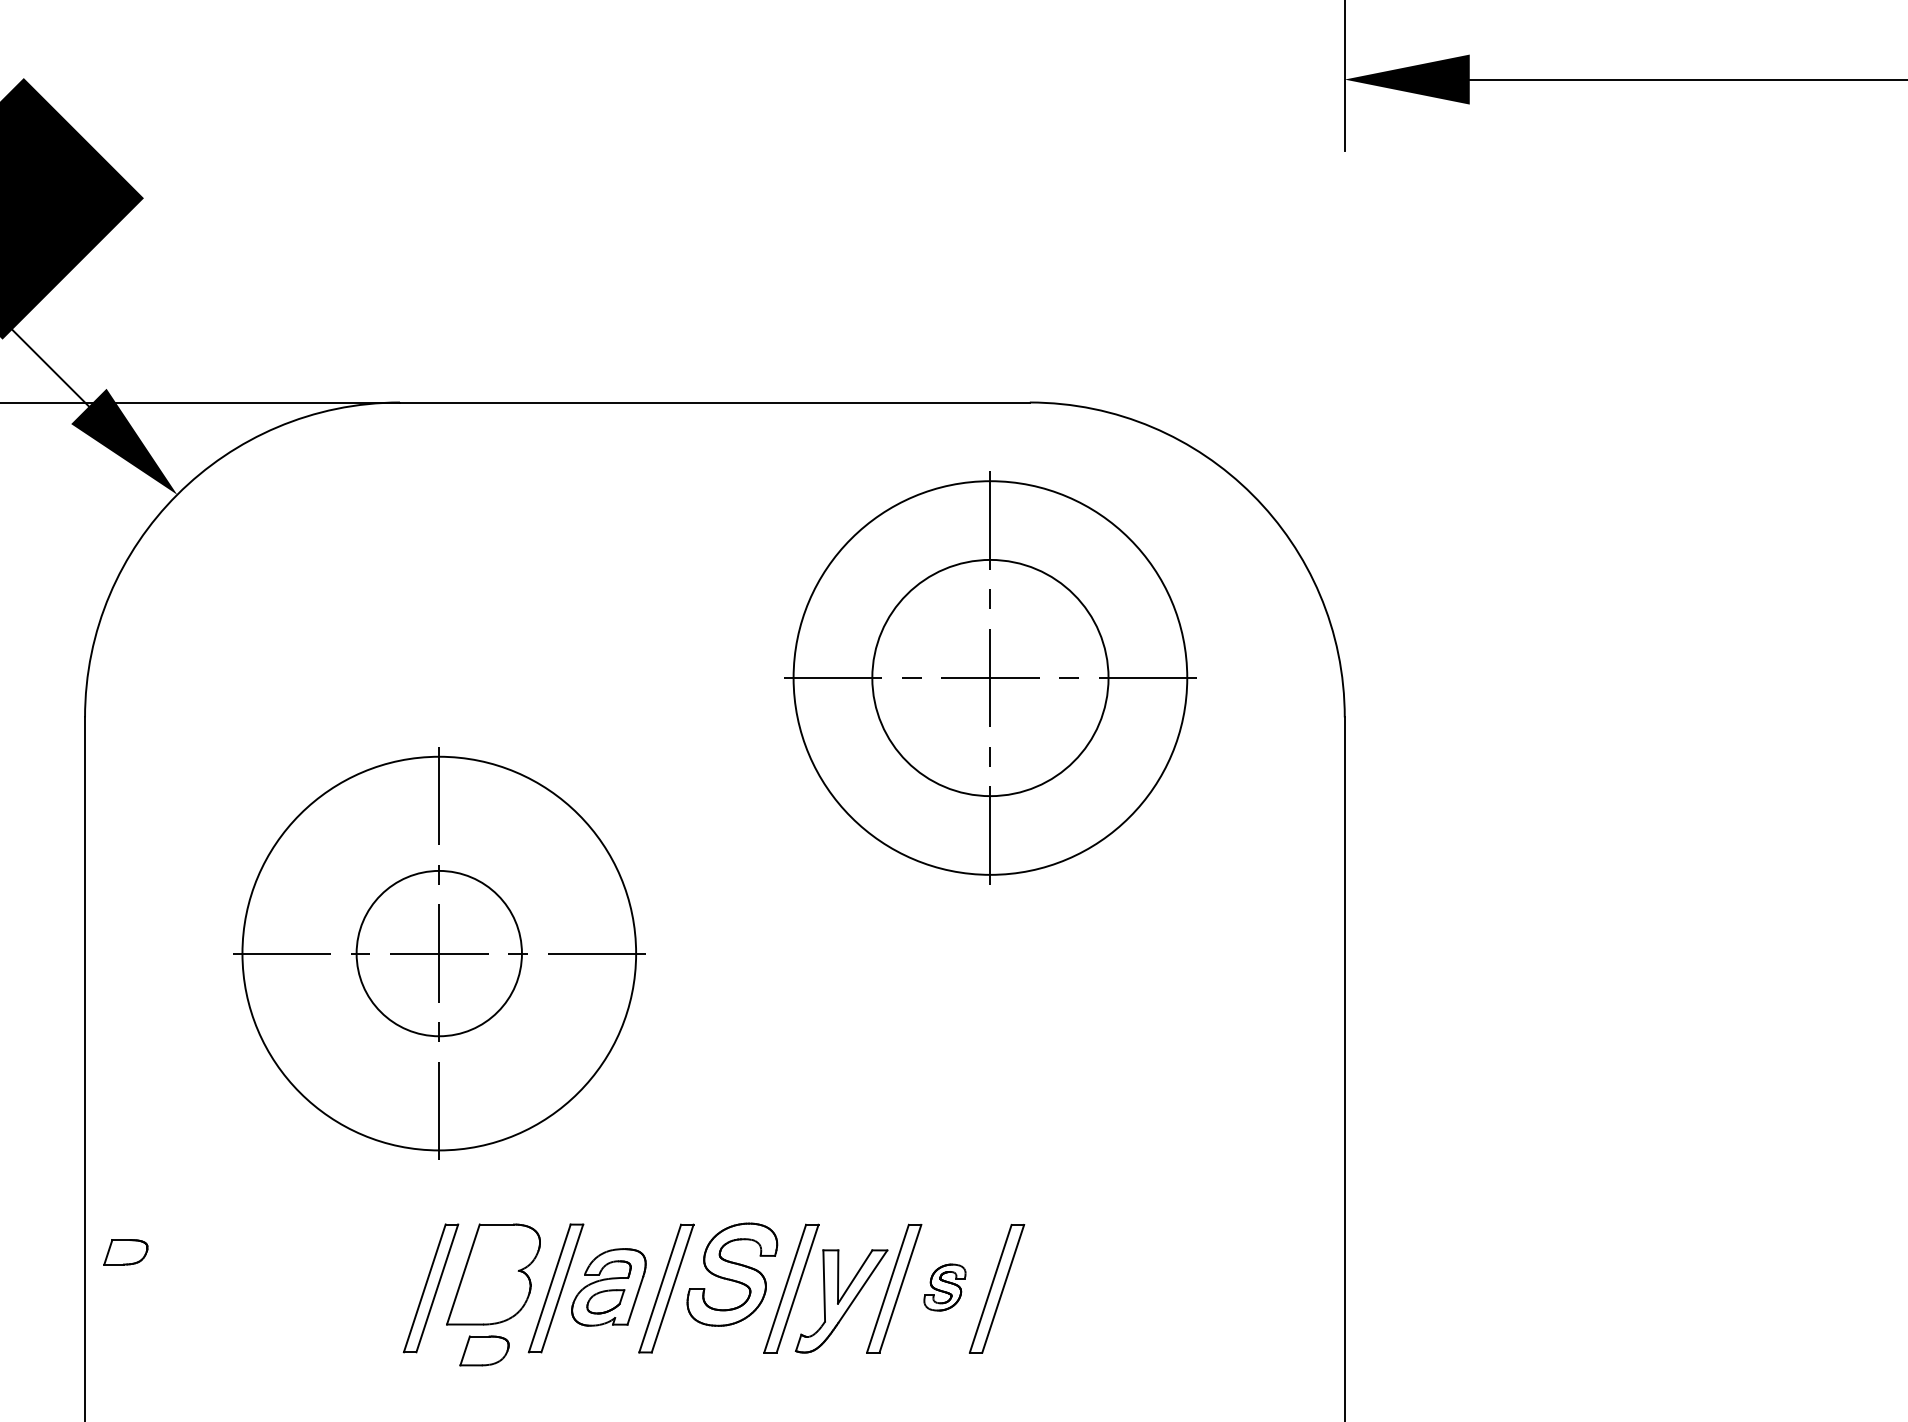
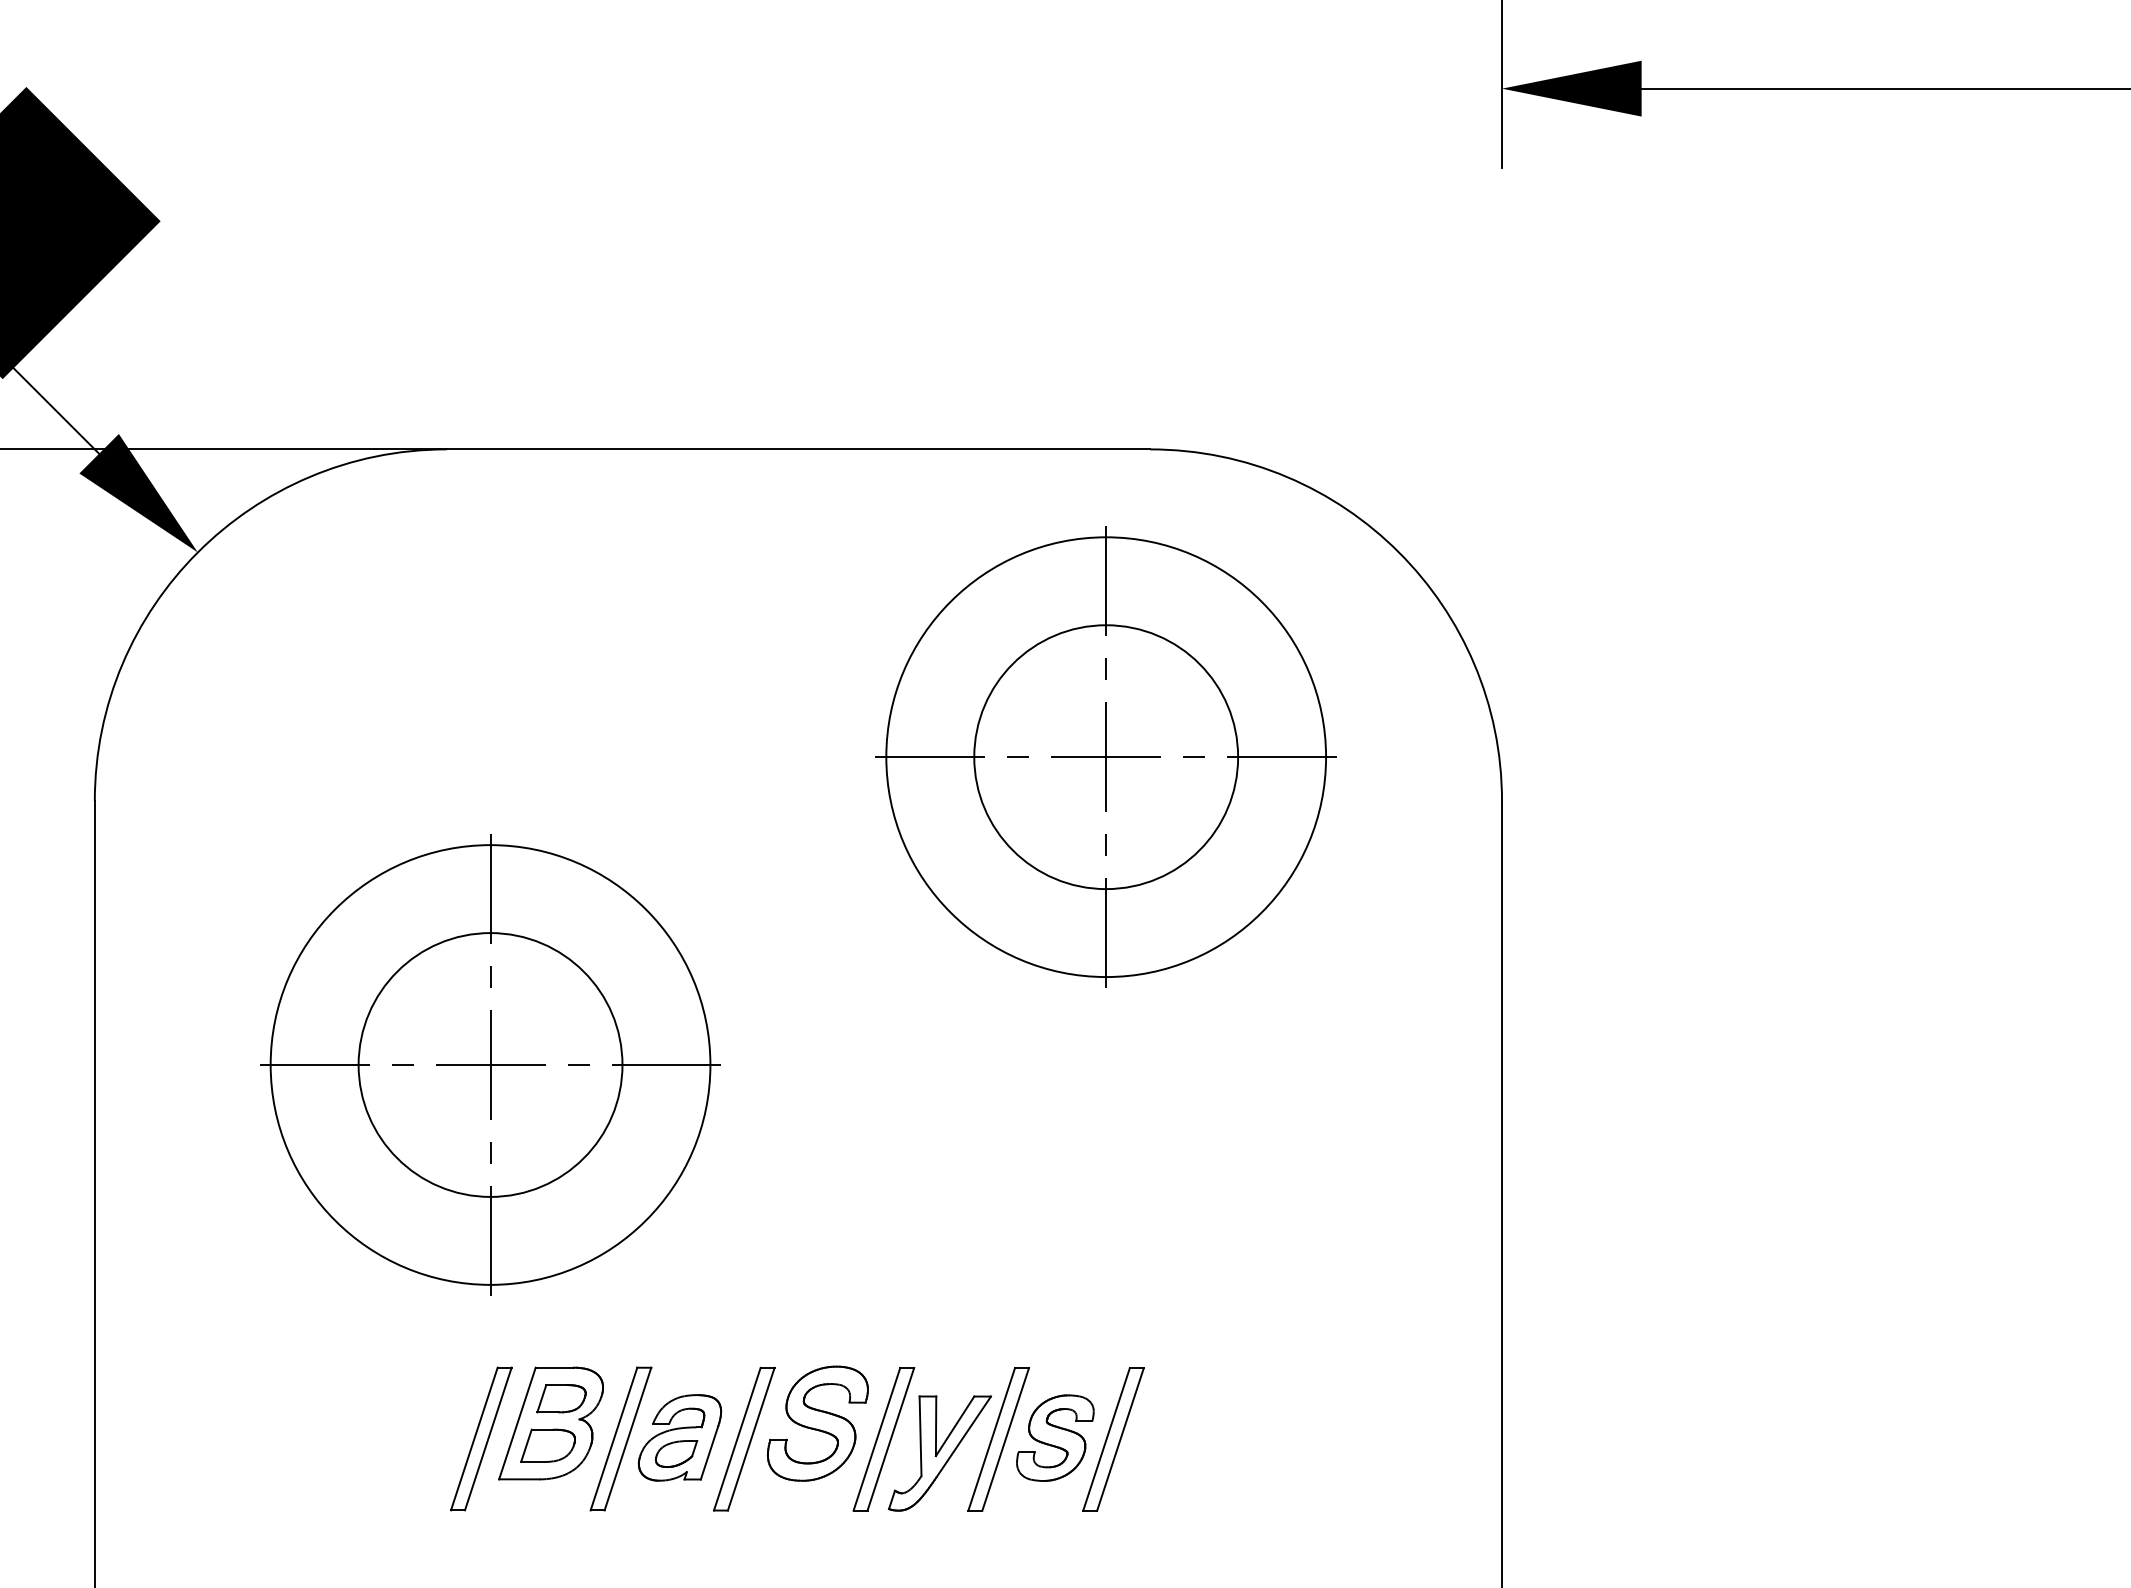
circle: (439, 953) -> (490, 1064), size x1.43
part: (125, 1252) -> (561, 1398), moved
part: (945, 1287) -> (1055, 1437), size x1.67
part: (484, 1350) -> (547, 1445), moved

